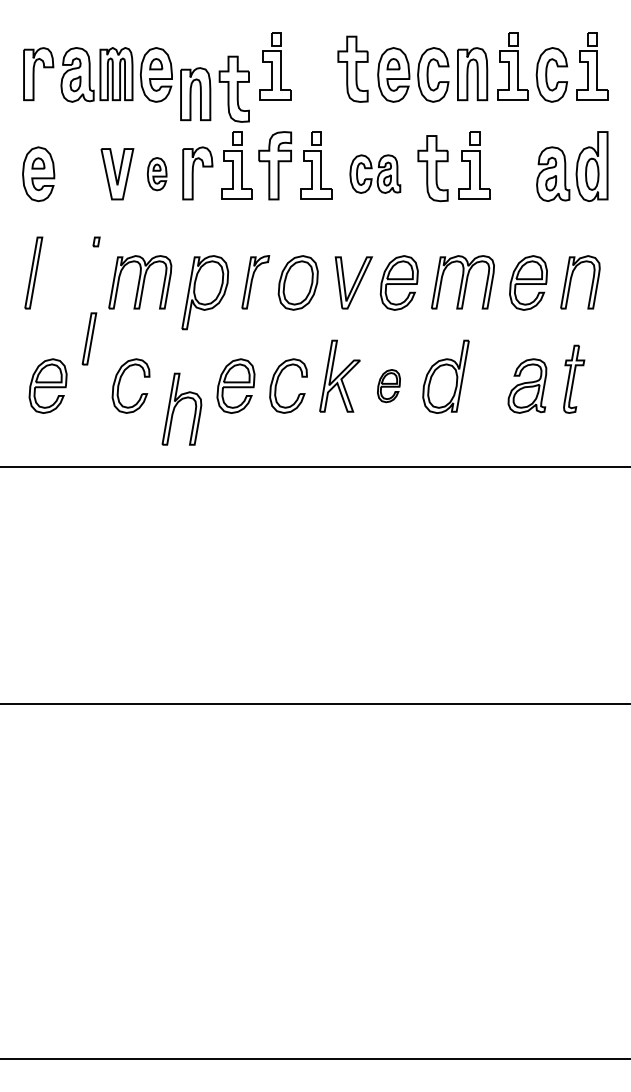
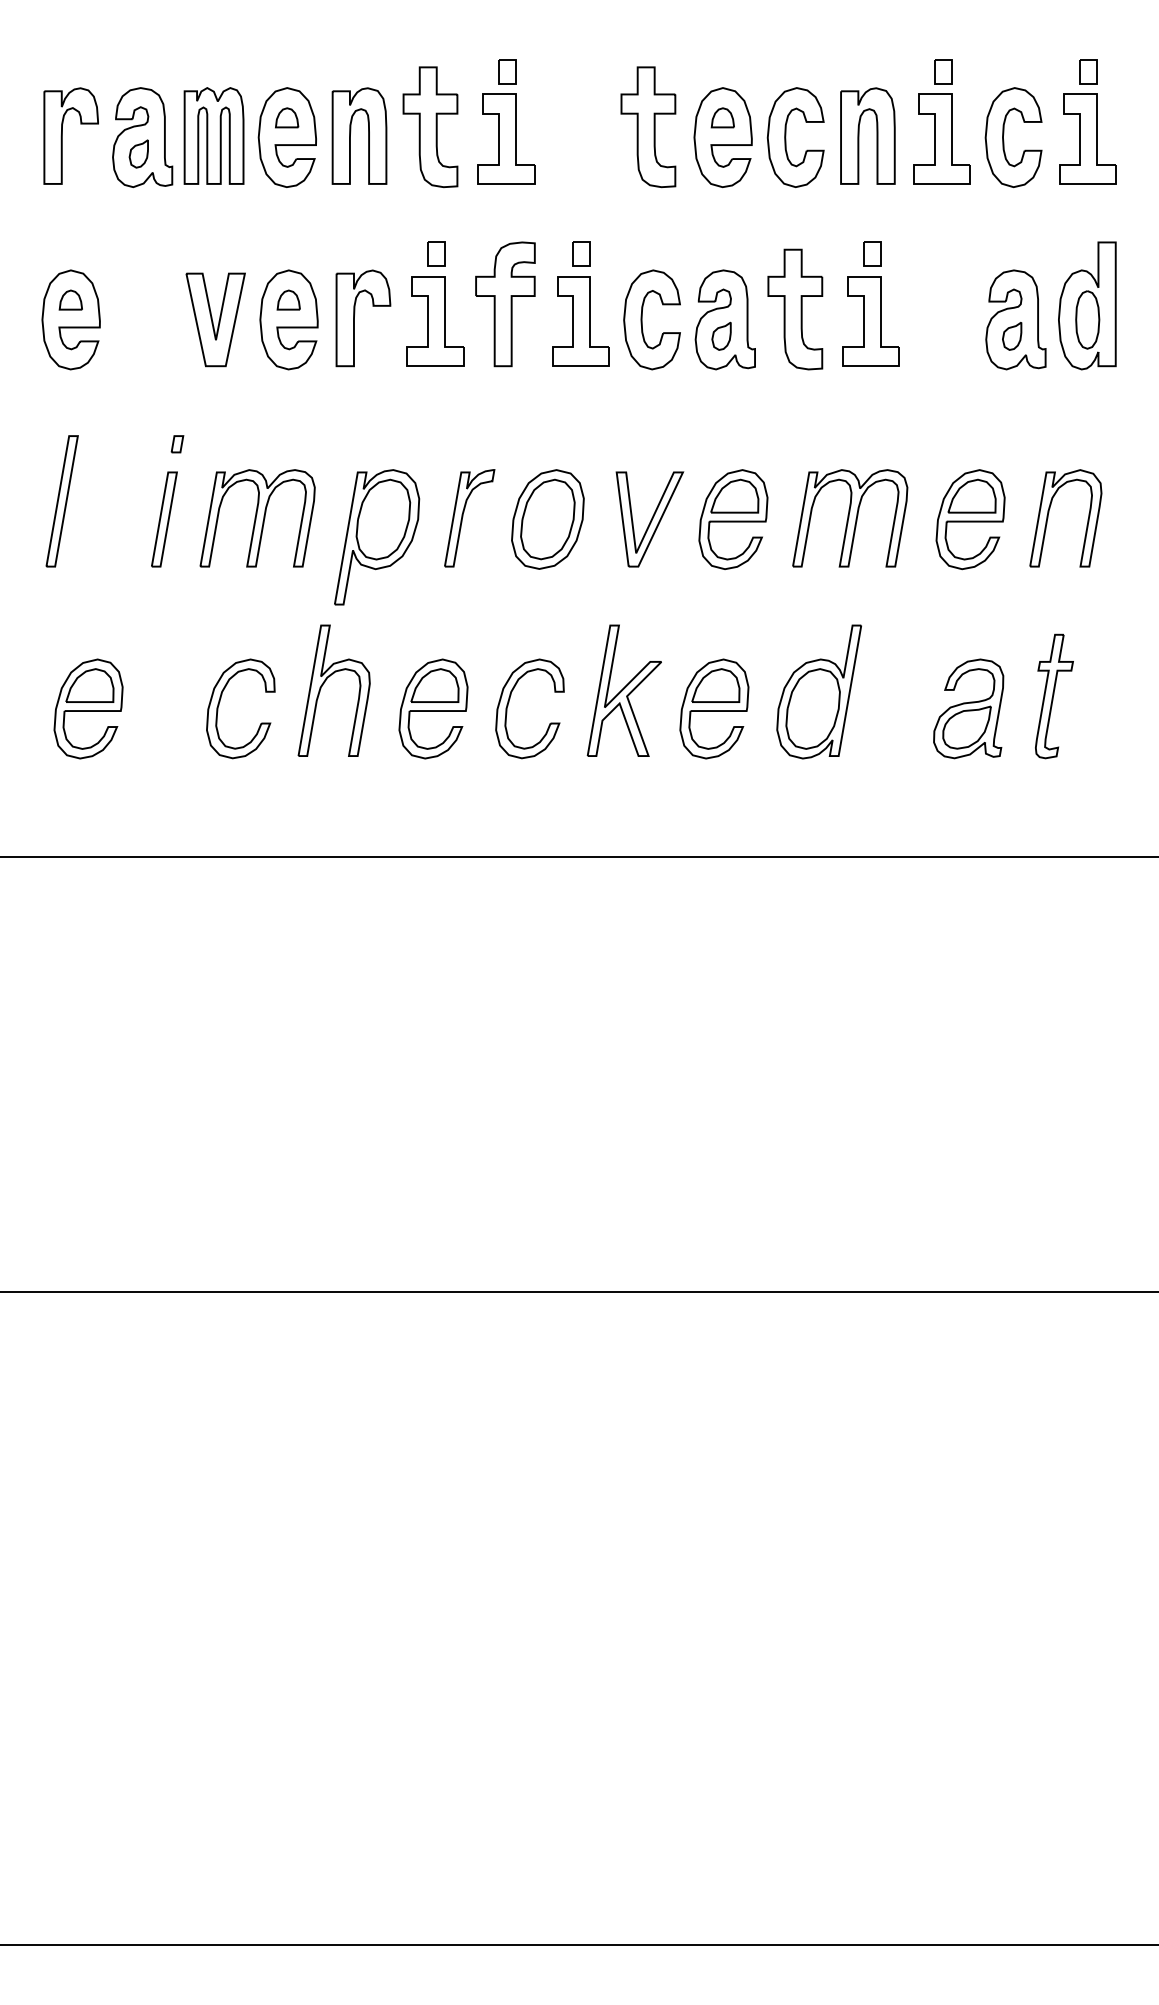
part: (214, 88) -> (394, 125), moved
part: (156, 173) -> (287, 318), size x1.67
part: (374, 173) -> (687, 318), size x1.43
part: (89, 338) -> (164, 518), moved
part: (388, 385) -> (713, 707), size x1.67
part: (181, 408) -> (333, 689), moved

